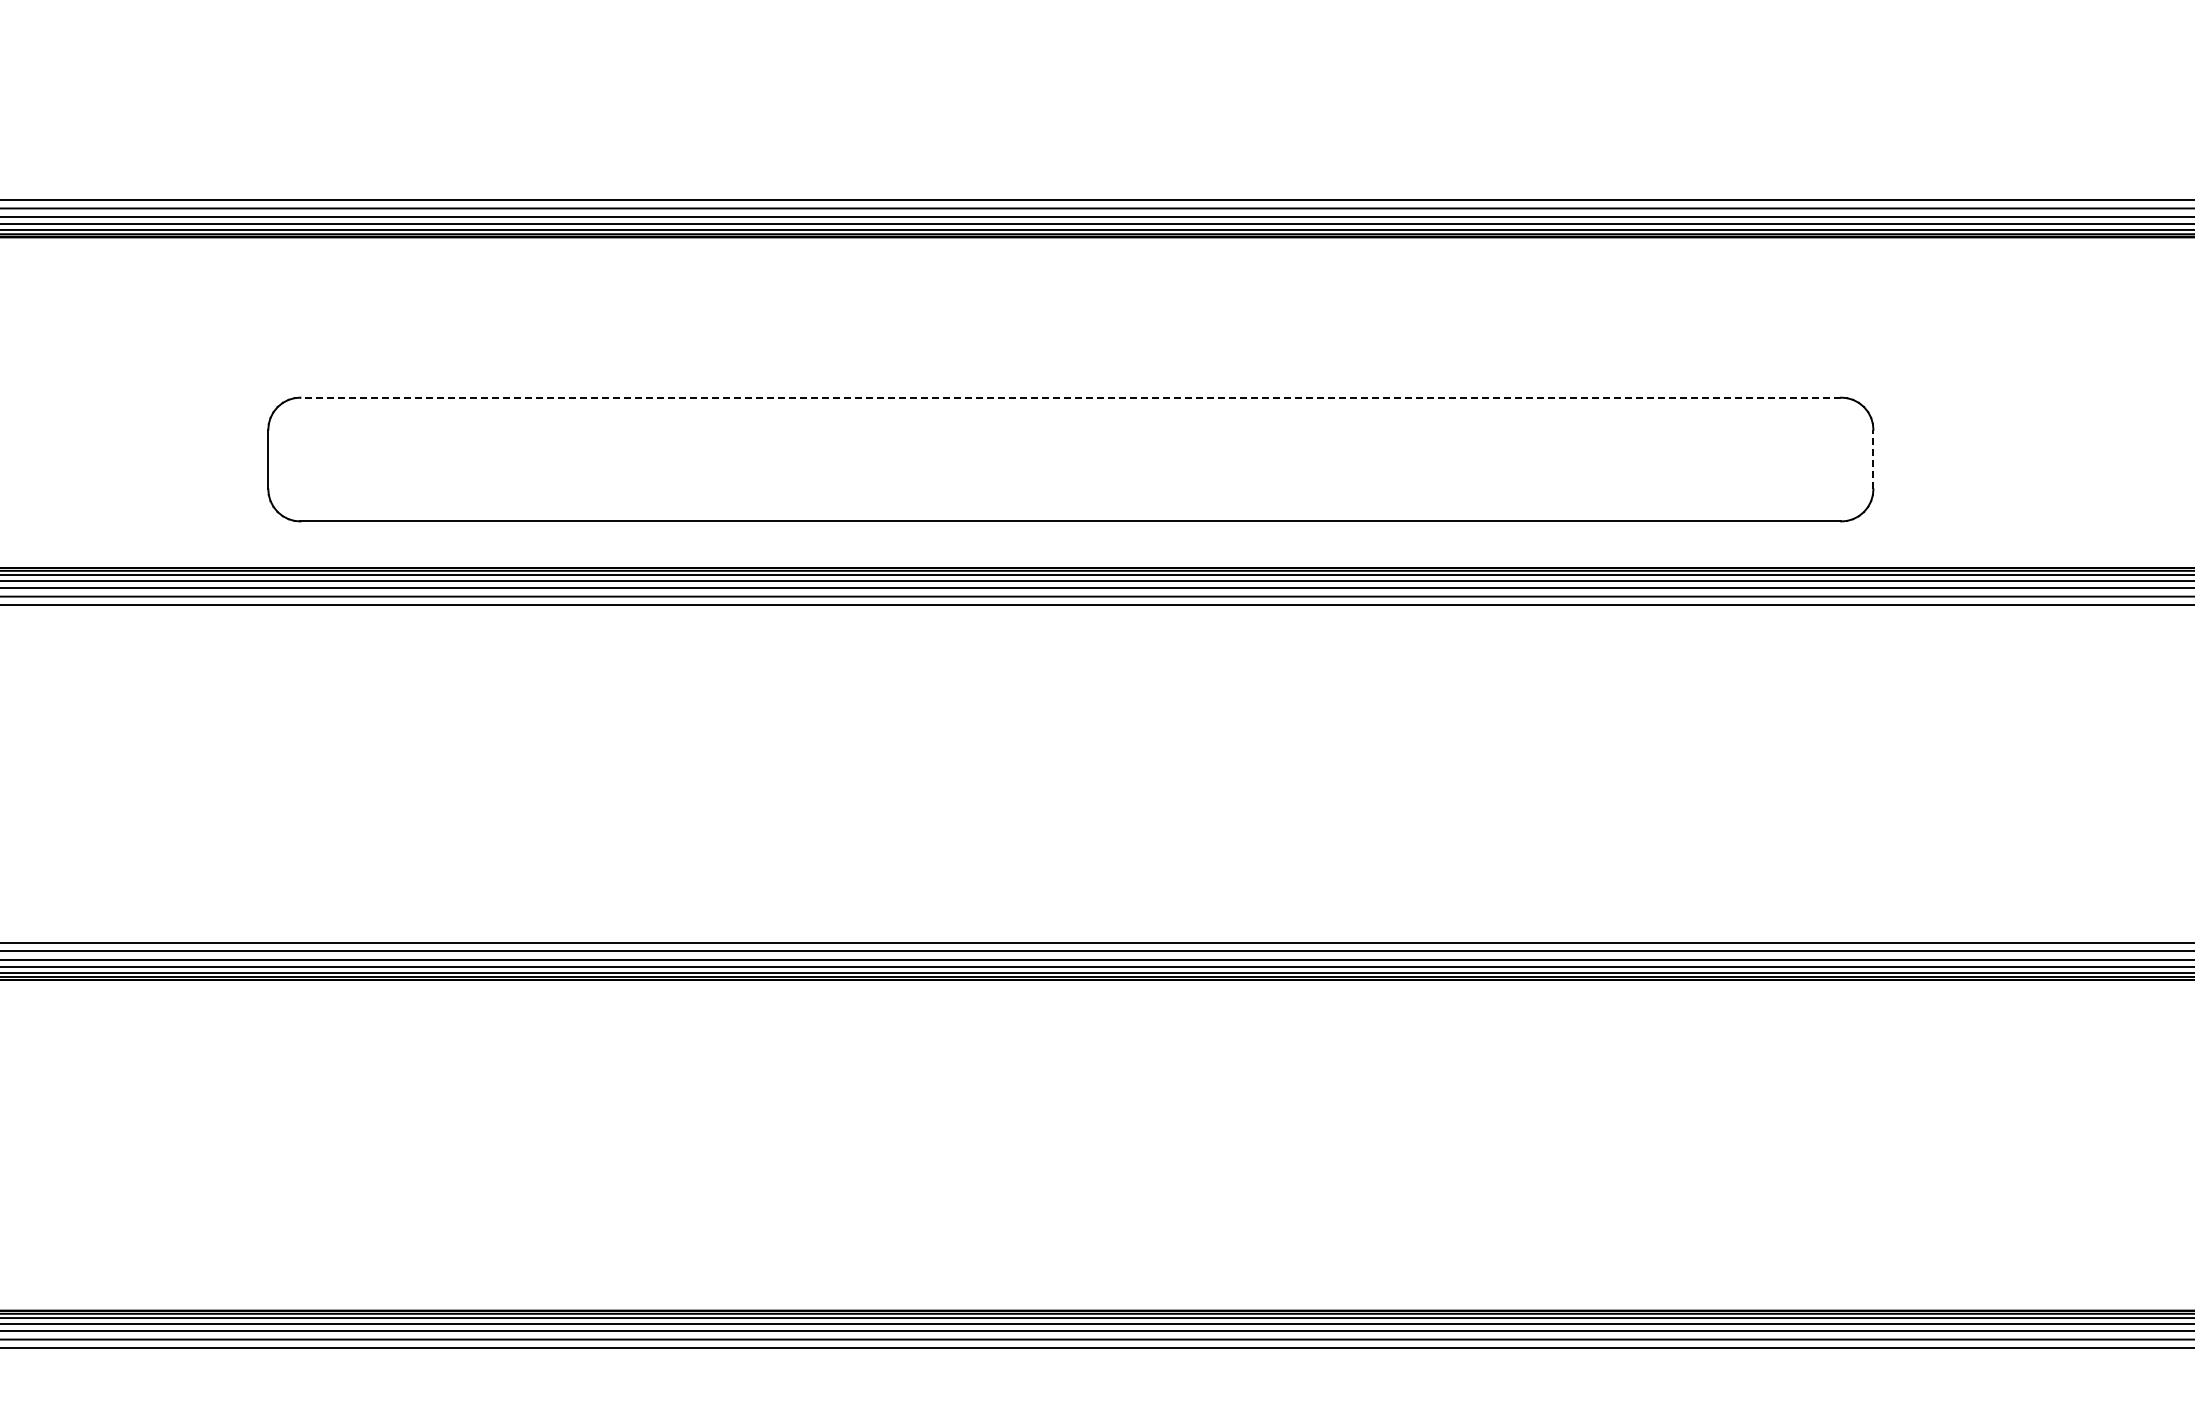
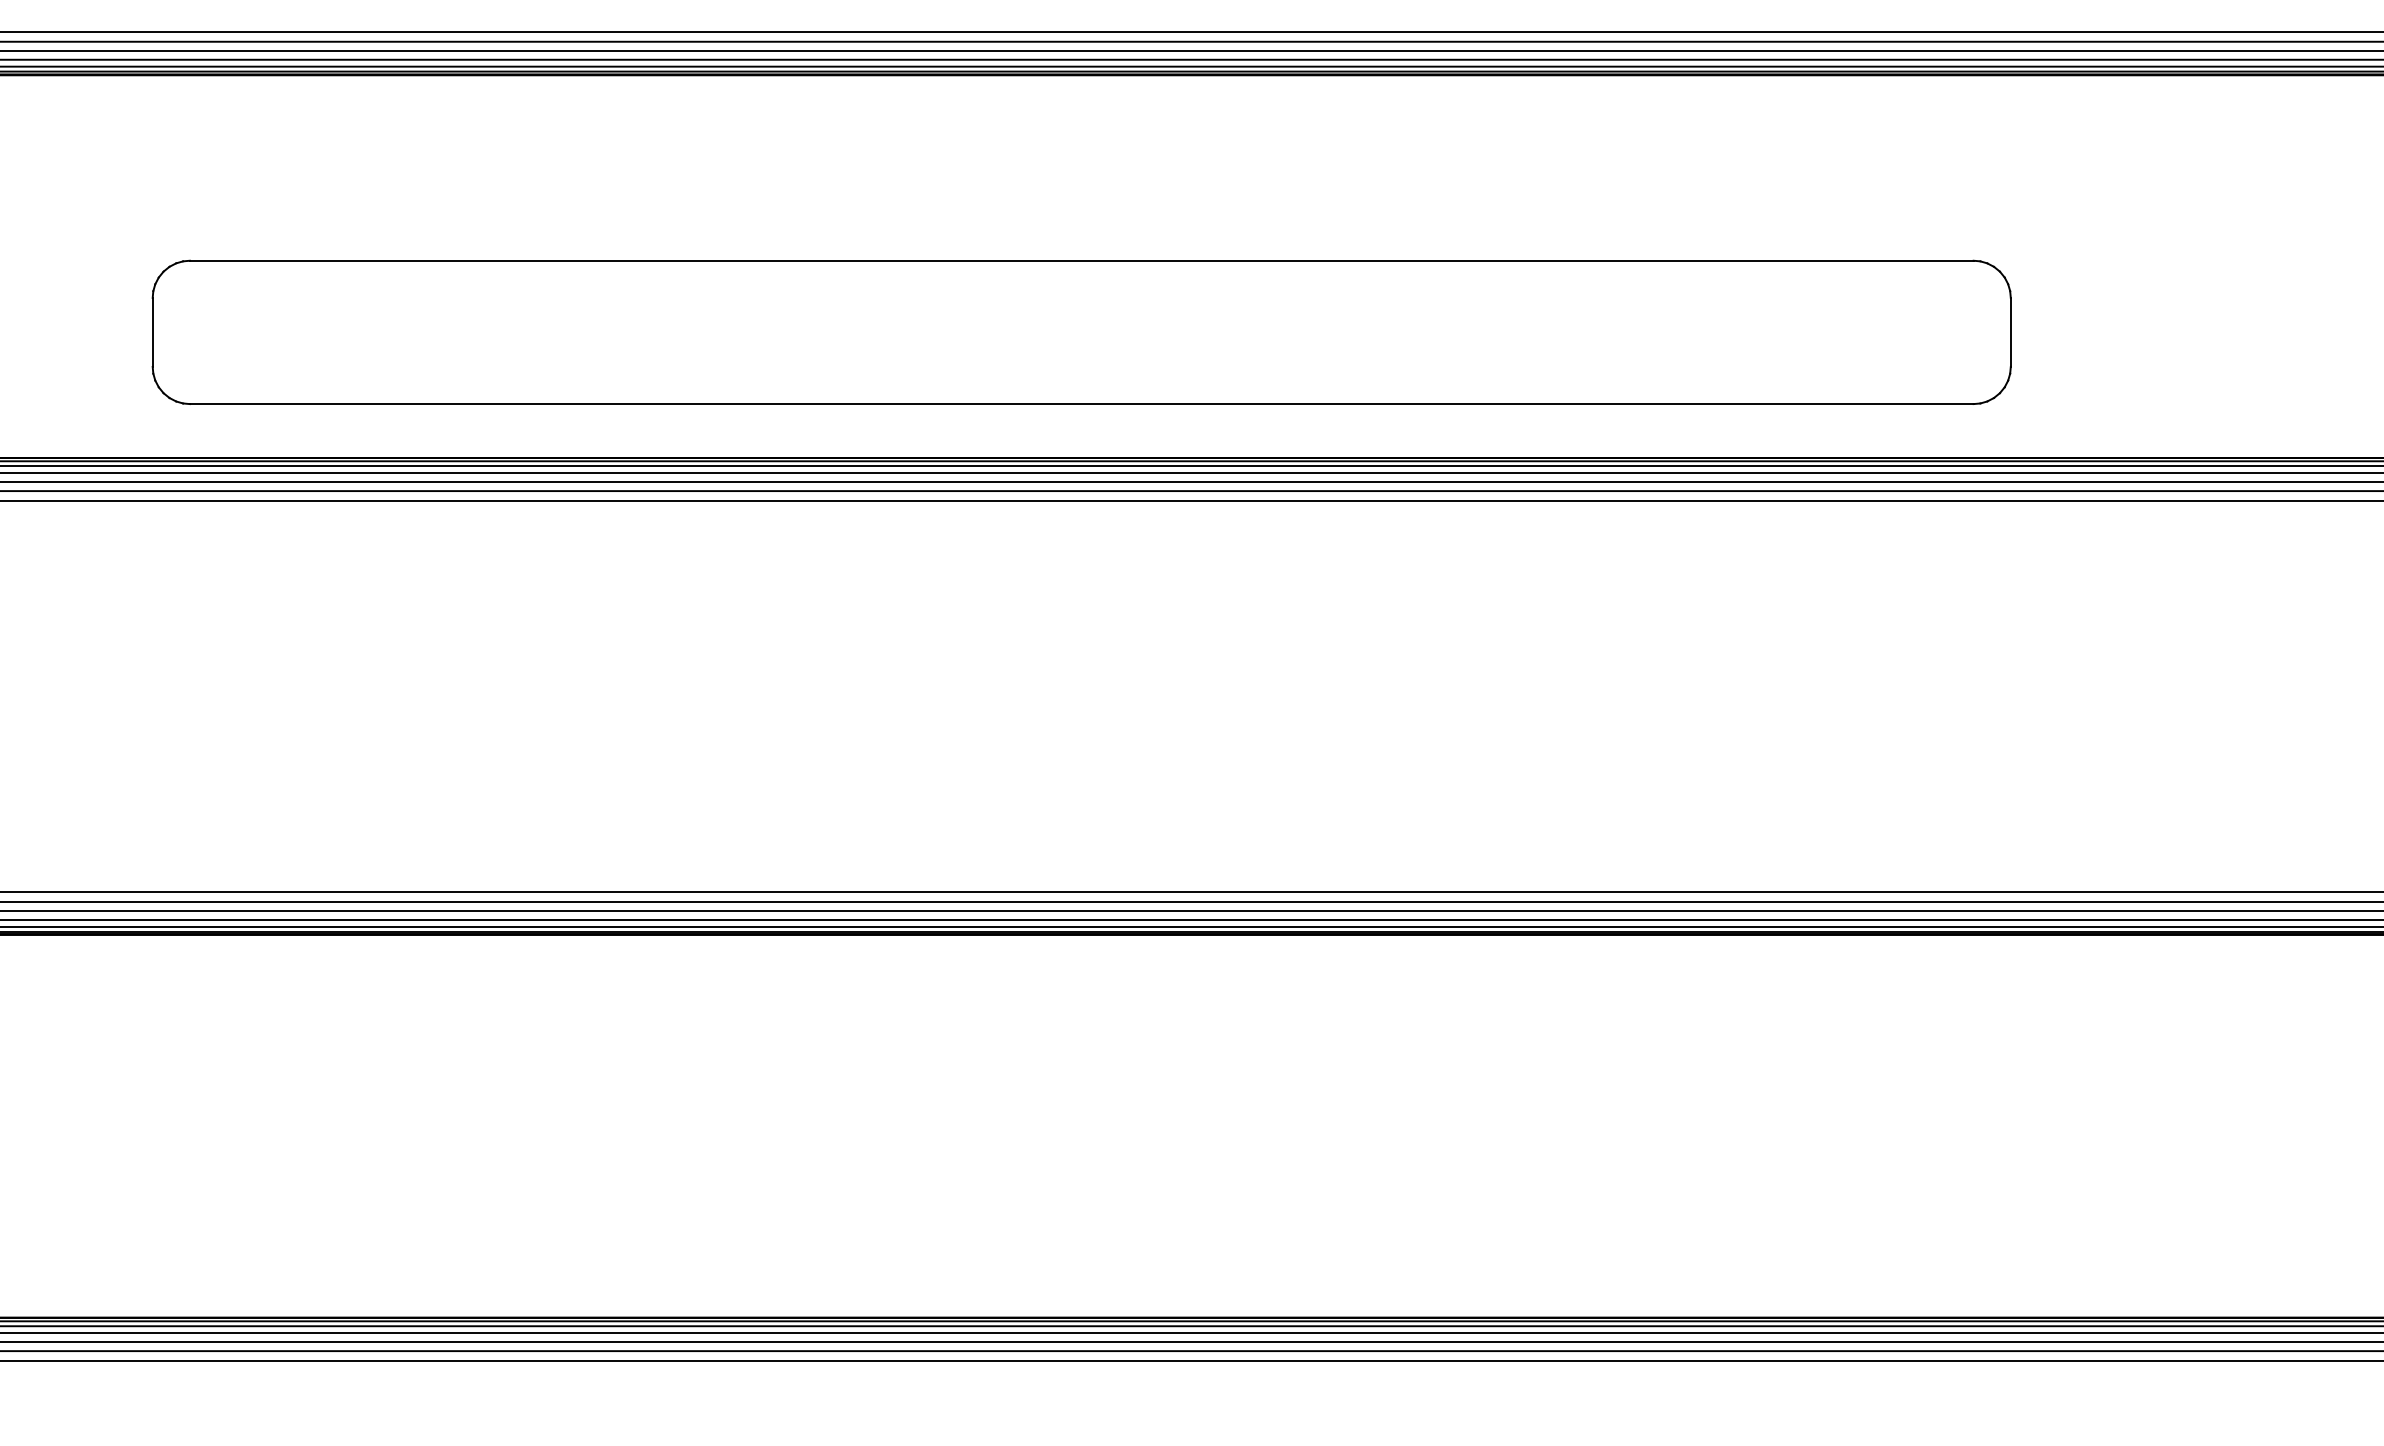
line: (1070, 397) -> (1081, 260), dashed -> solid
line: (1873, 459) -> (2010, 332), dashed -> solid

